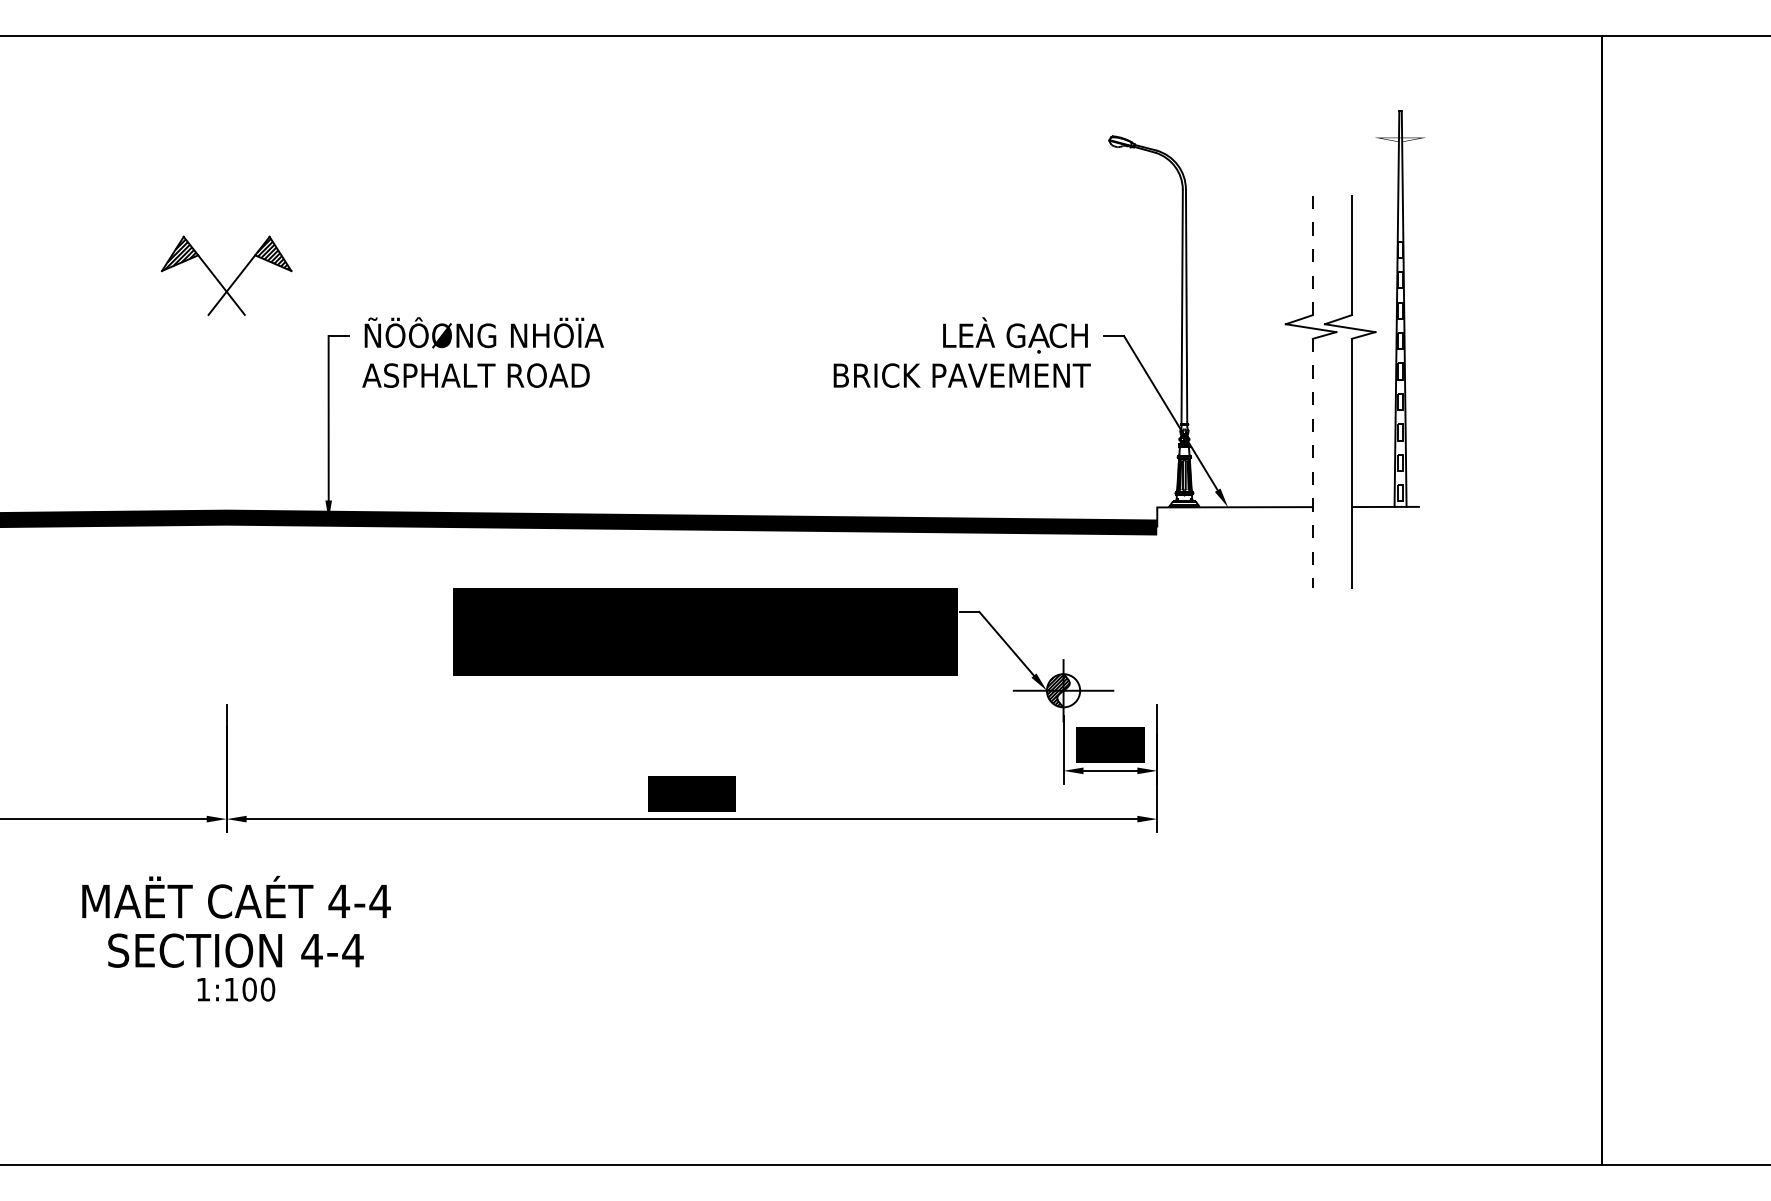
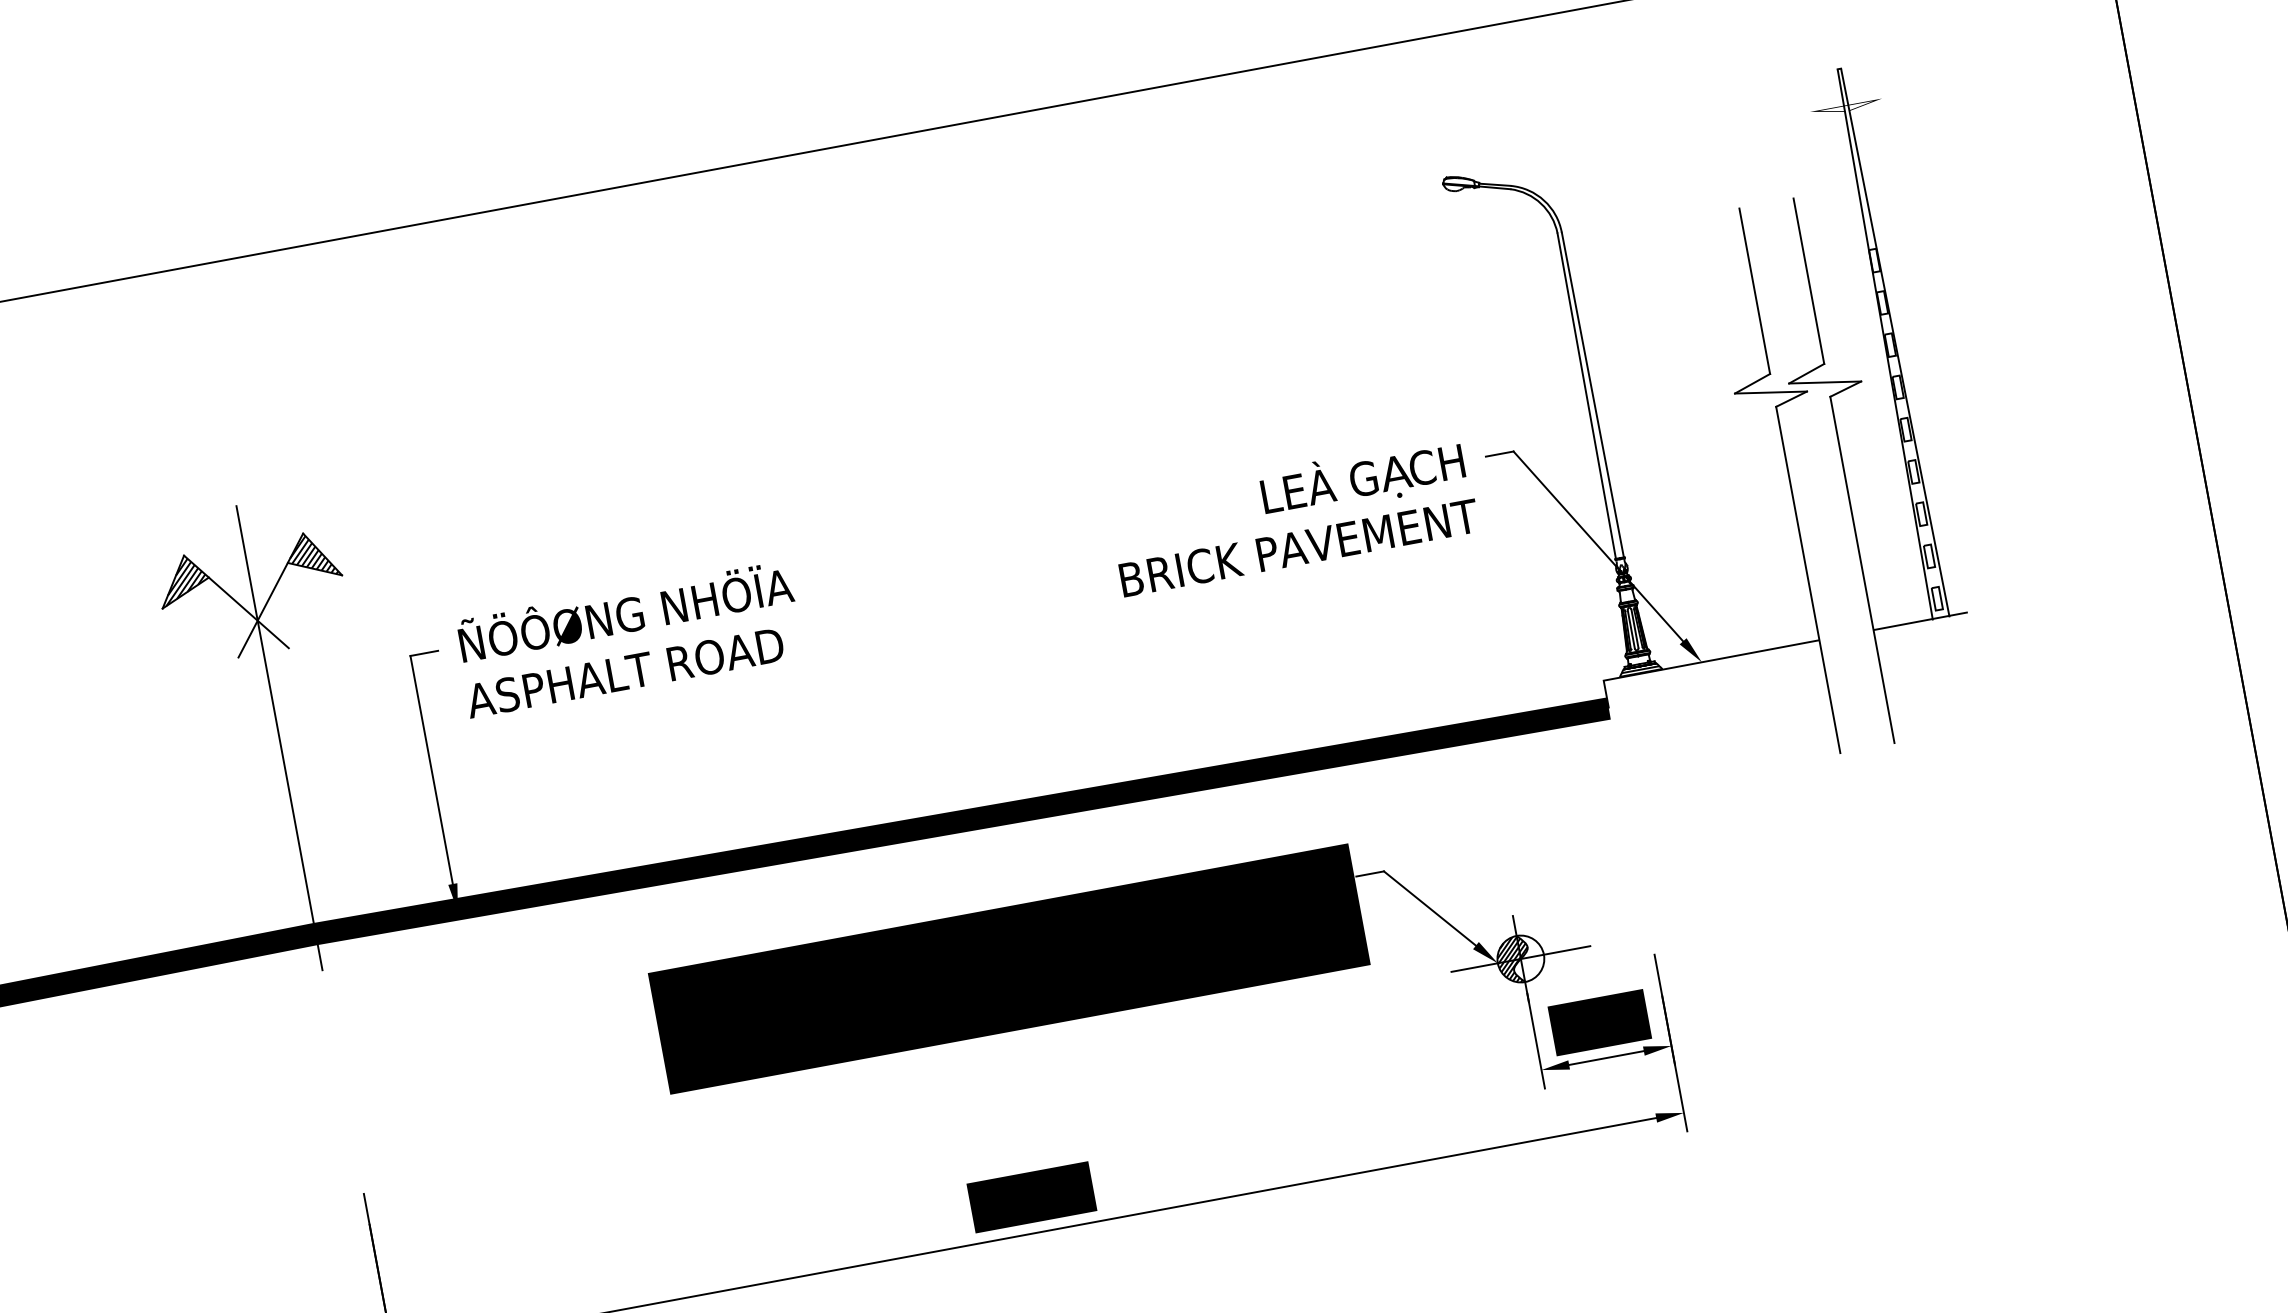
line: (1312, 255) -> (1754, 291), dashed -> solid
line: (226, 376) -> (279, 738), added
line: (1312, 463) -> (1807, 579), dashed -> solid

